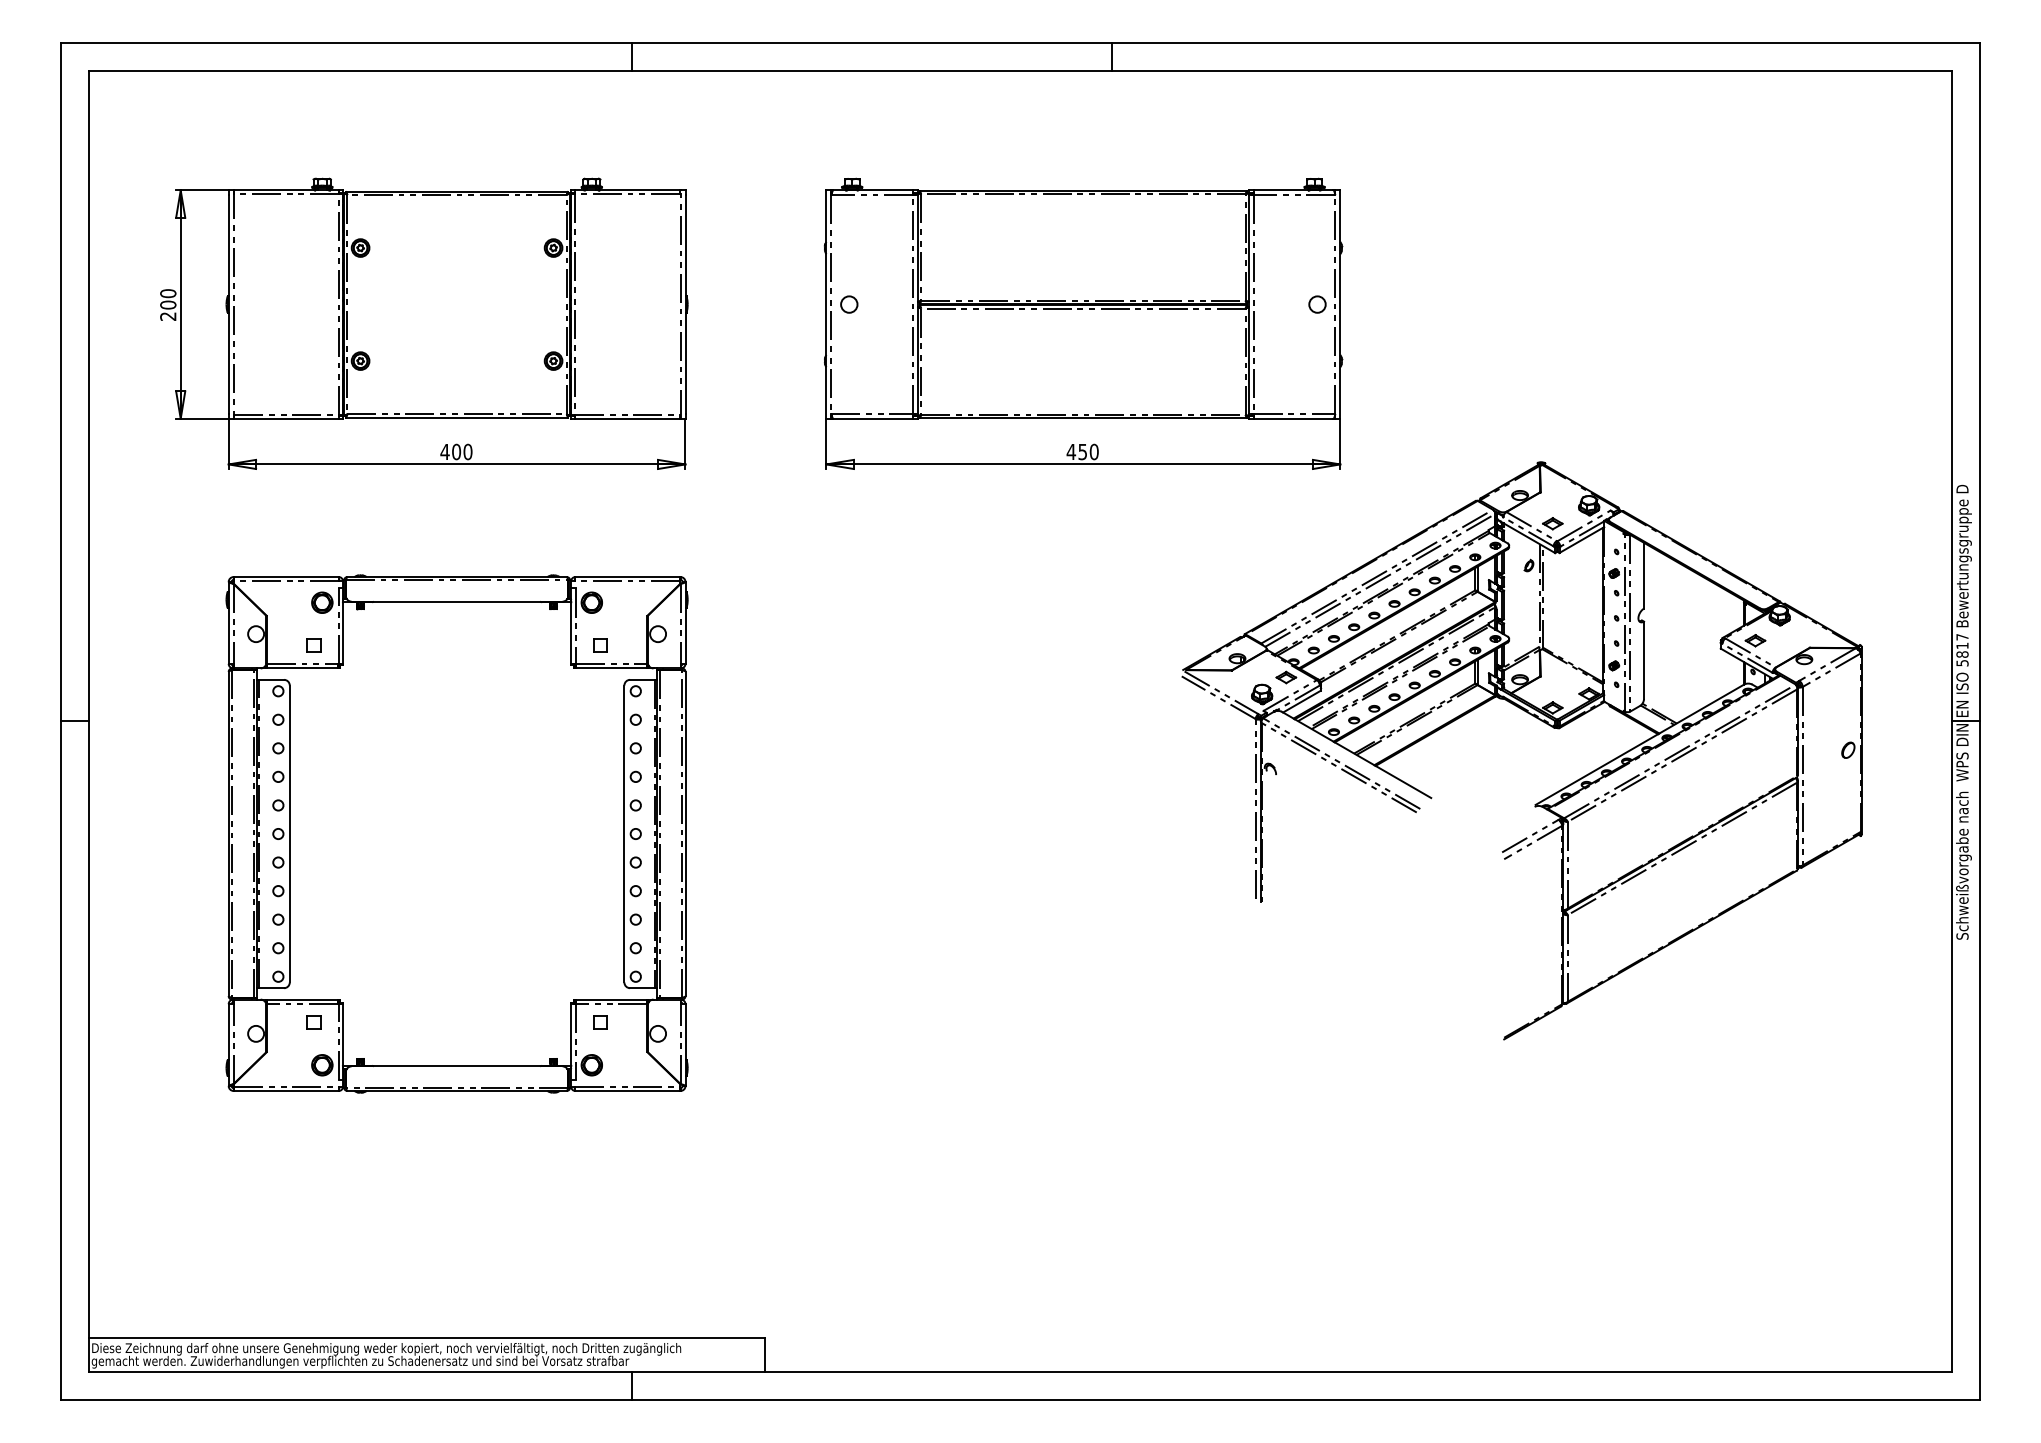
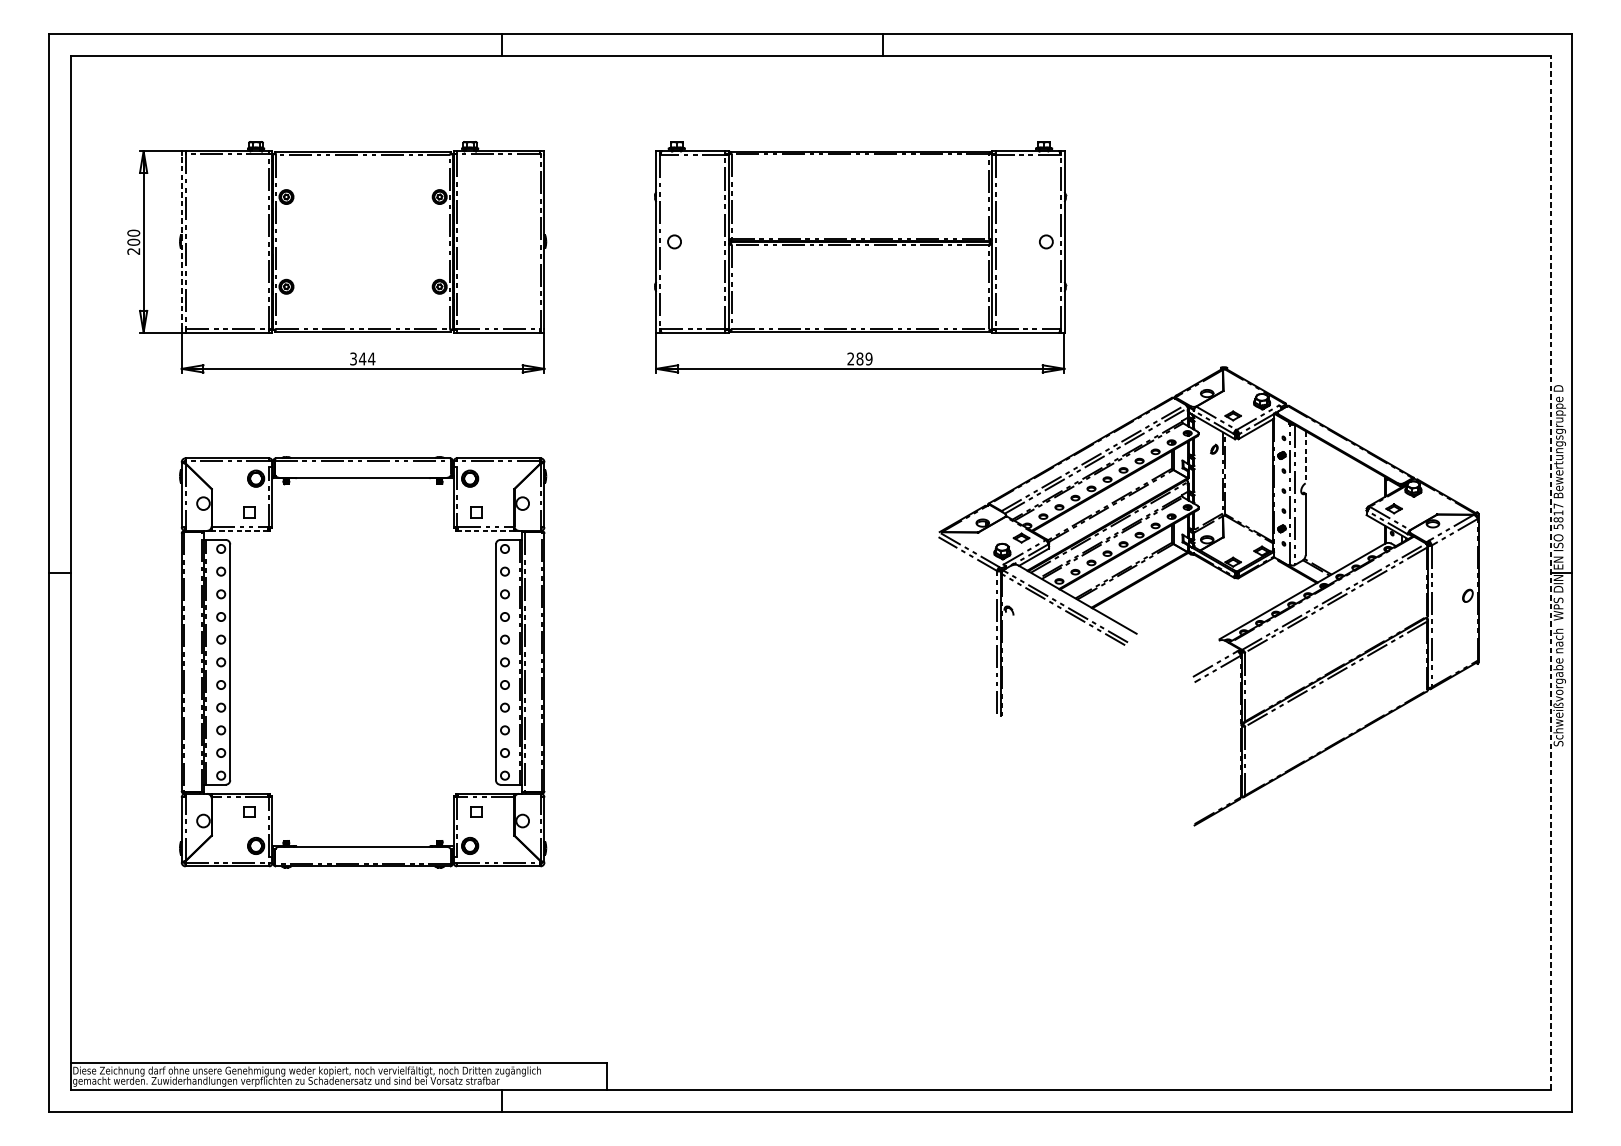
line: (228, 304) -> (181, 241), solid -> dashed
text: (456, 451) -> (362, 358), 400 -> 344
text: (1082, 451) -> (859, 358), 450 -> 289
line: (1644, 575) -> (1306, 457), solid -> dashed
line: (302, 668) -> (240, 530), solid -> dashed
line: (611, 668) -> (485, 530), solid -> dashed
line: (1952, 721) -> (1550, 573), solid -> dashed

